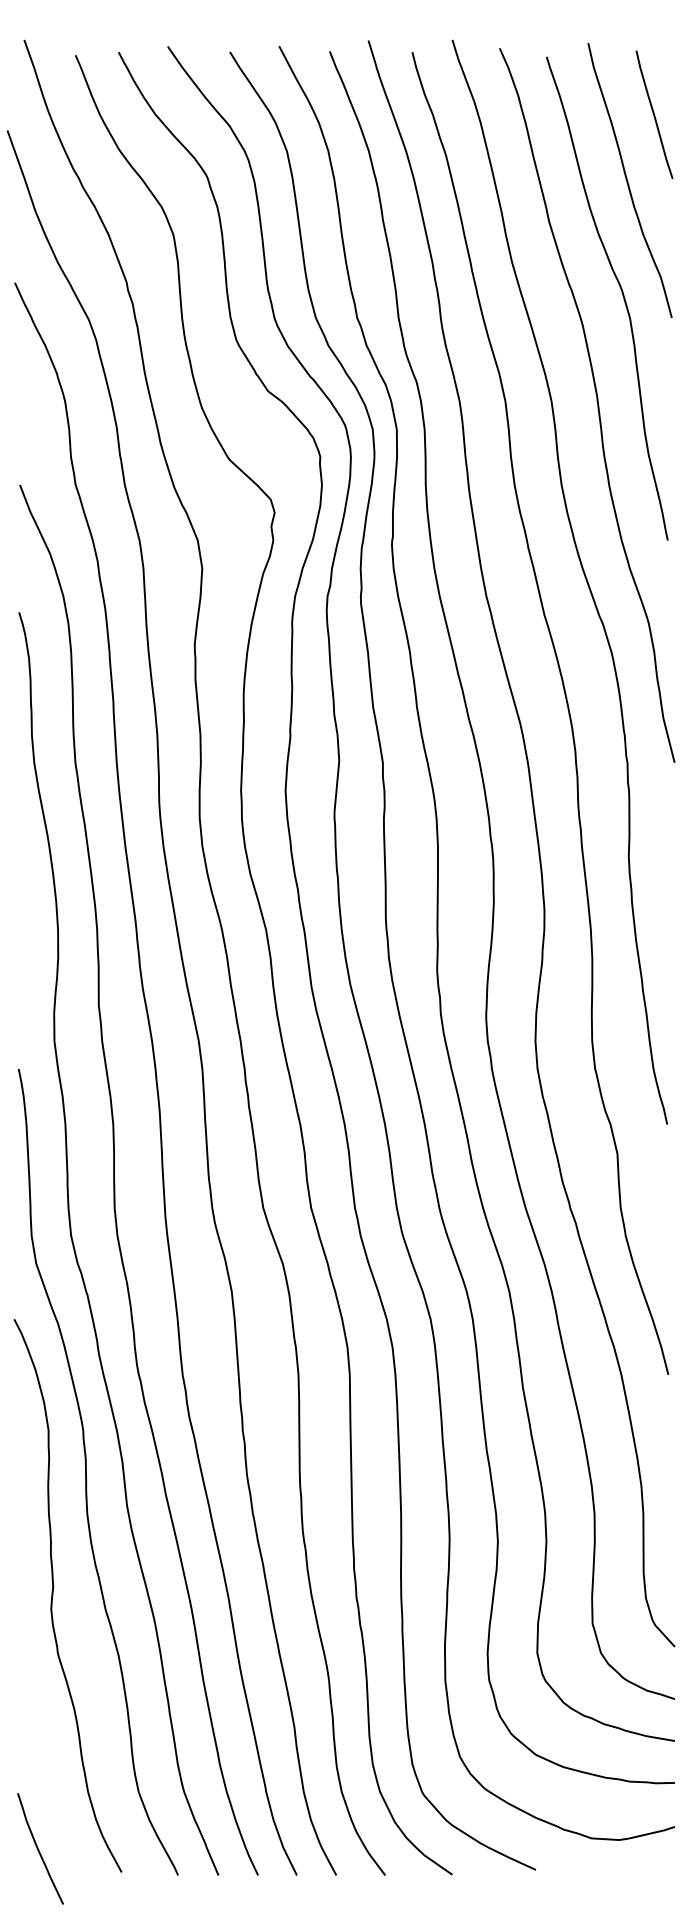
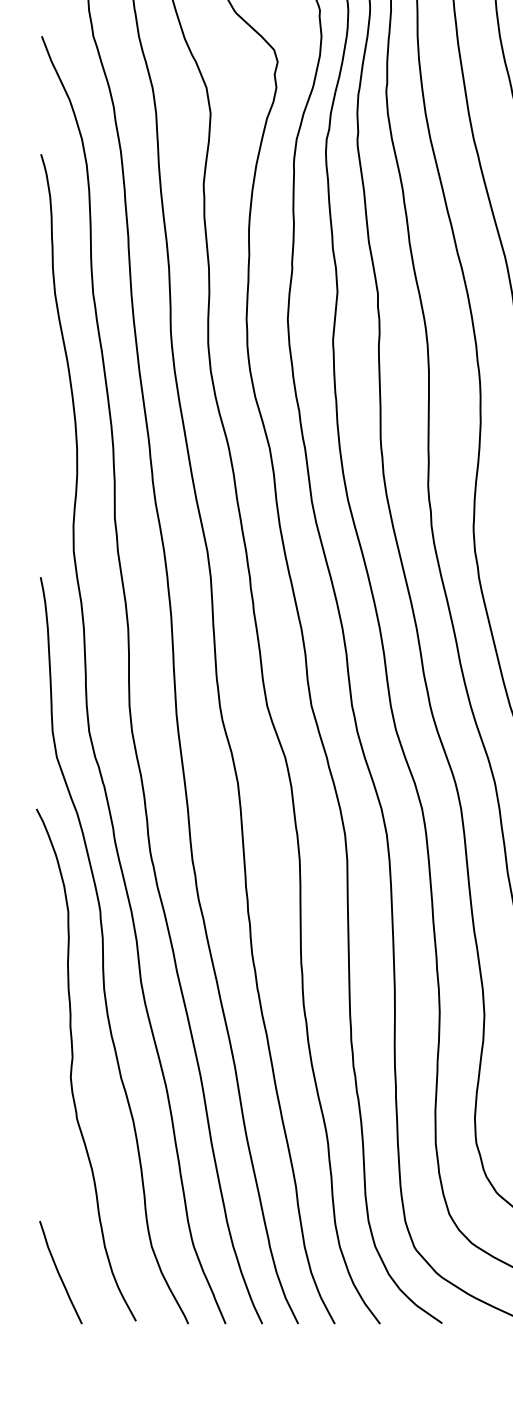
curve: (39, 1849) -> (59, 1273), moved

